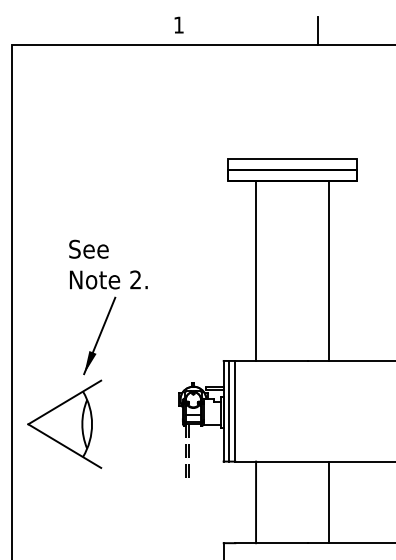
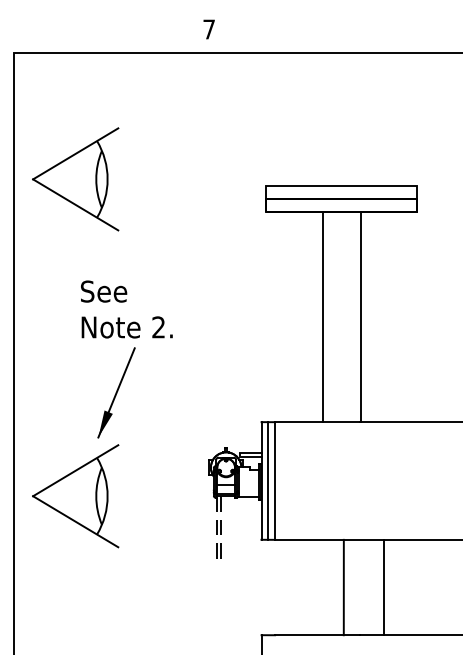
text: (178, 24) -> (208, 28), 1 -> 7
line: (318, 30) -> (372, 35), removed
part: (64, 152) -> (75, 178), added
line: (256, 270) -> (323, 316), moved
line: (328, 270) -> (360, 316), moved
line: (256, 502) -> (344, 587), moved

